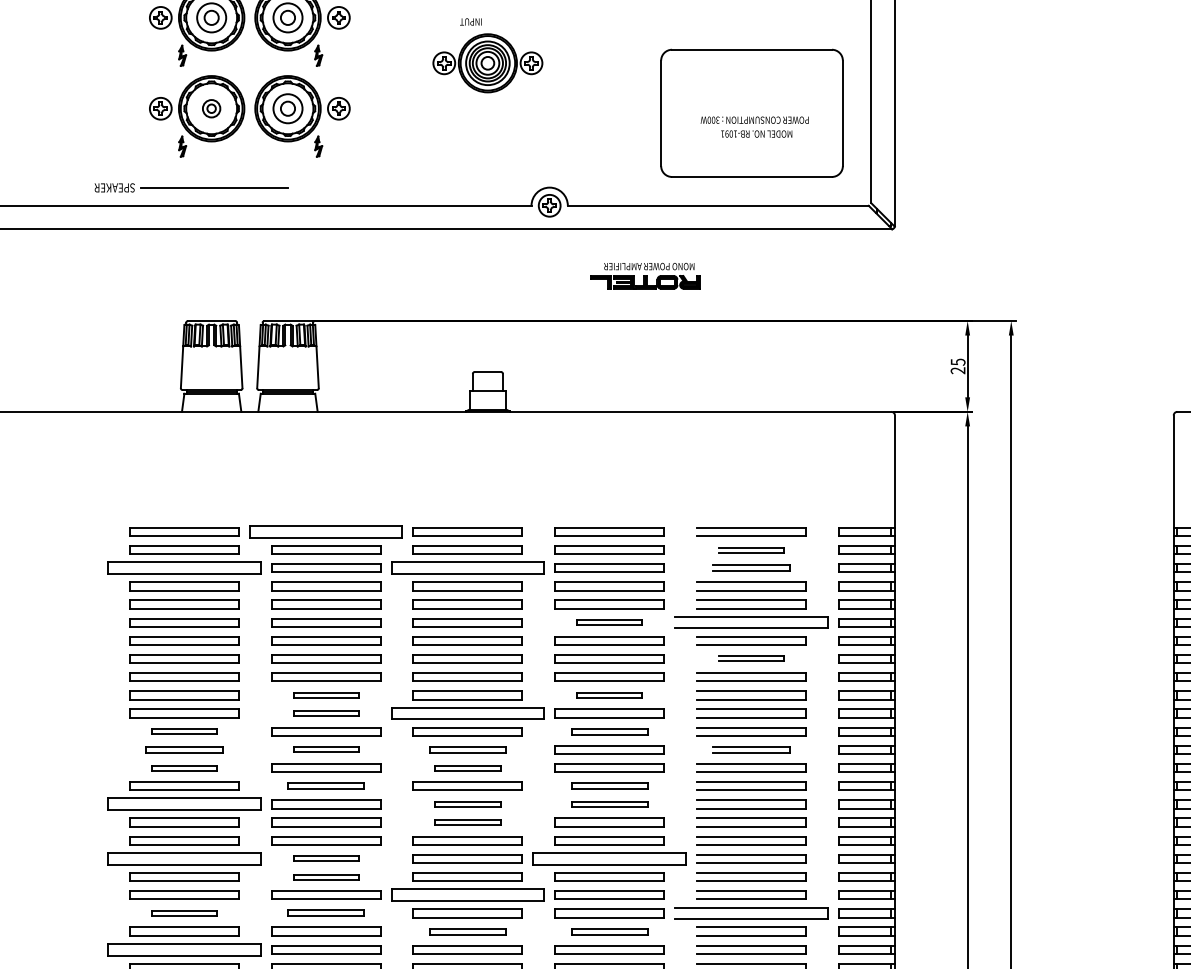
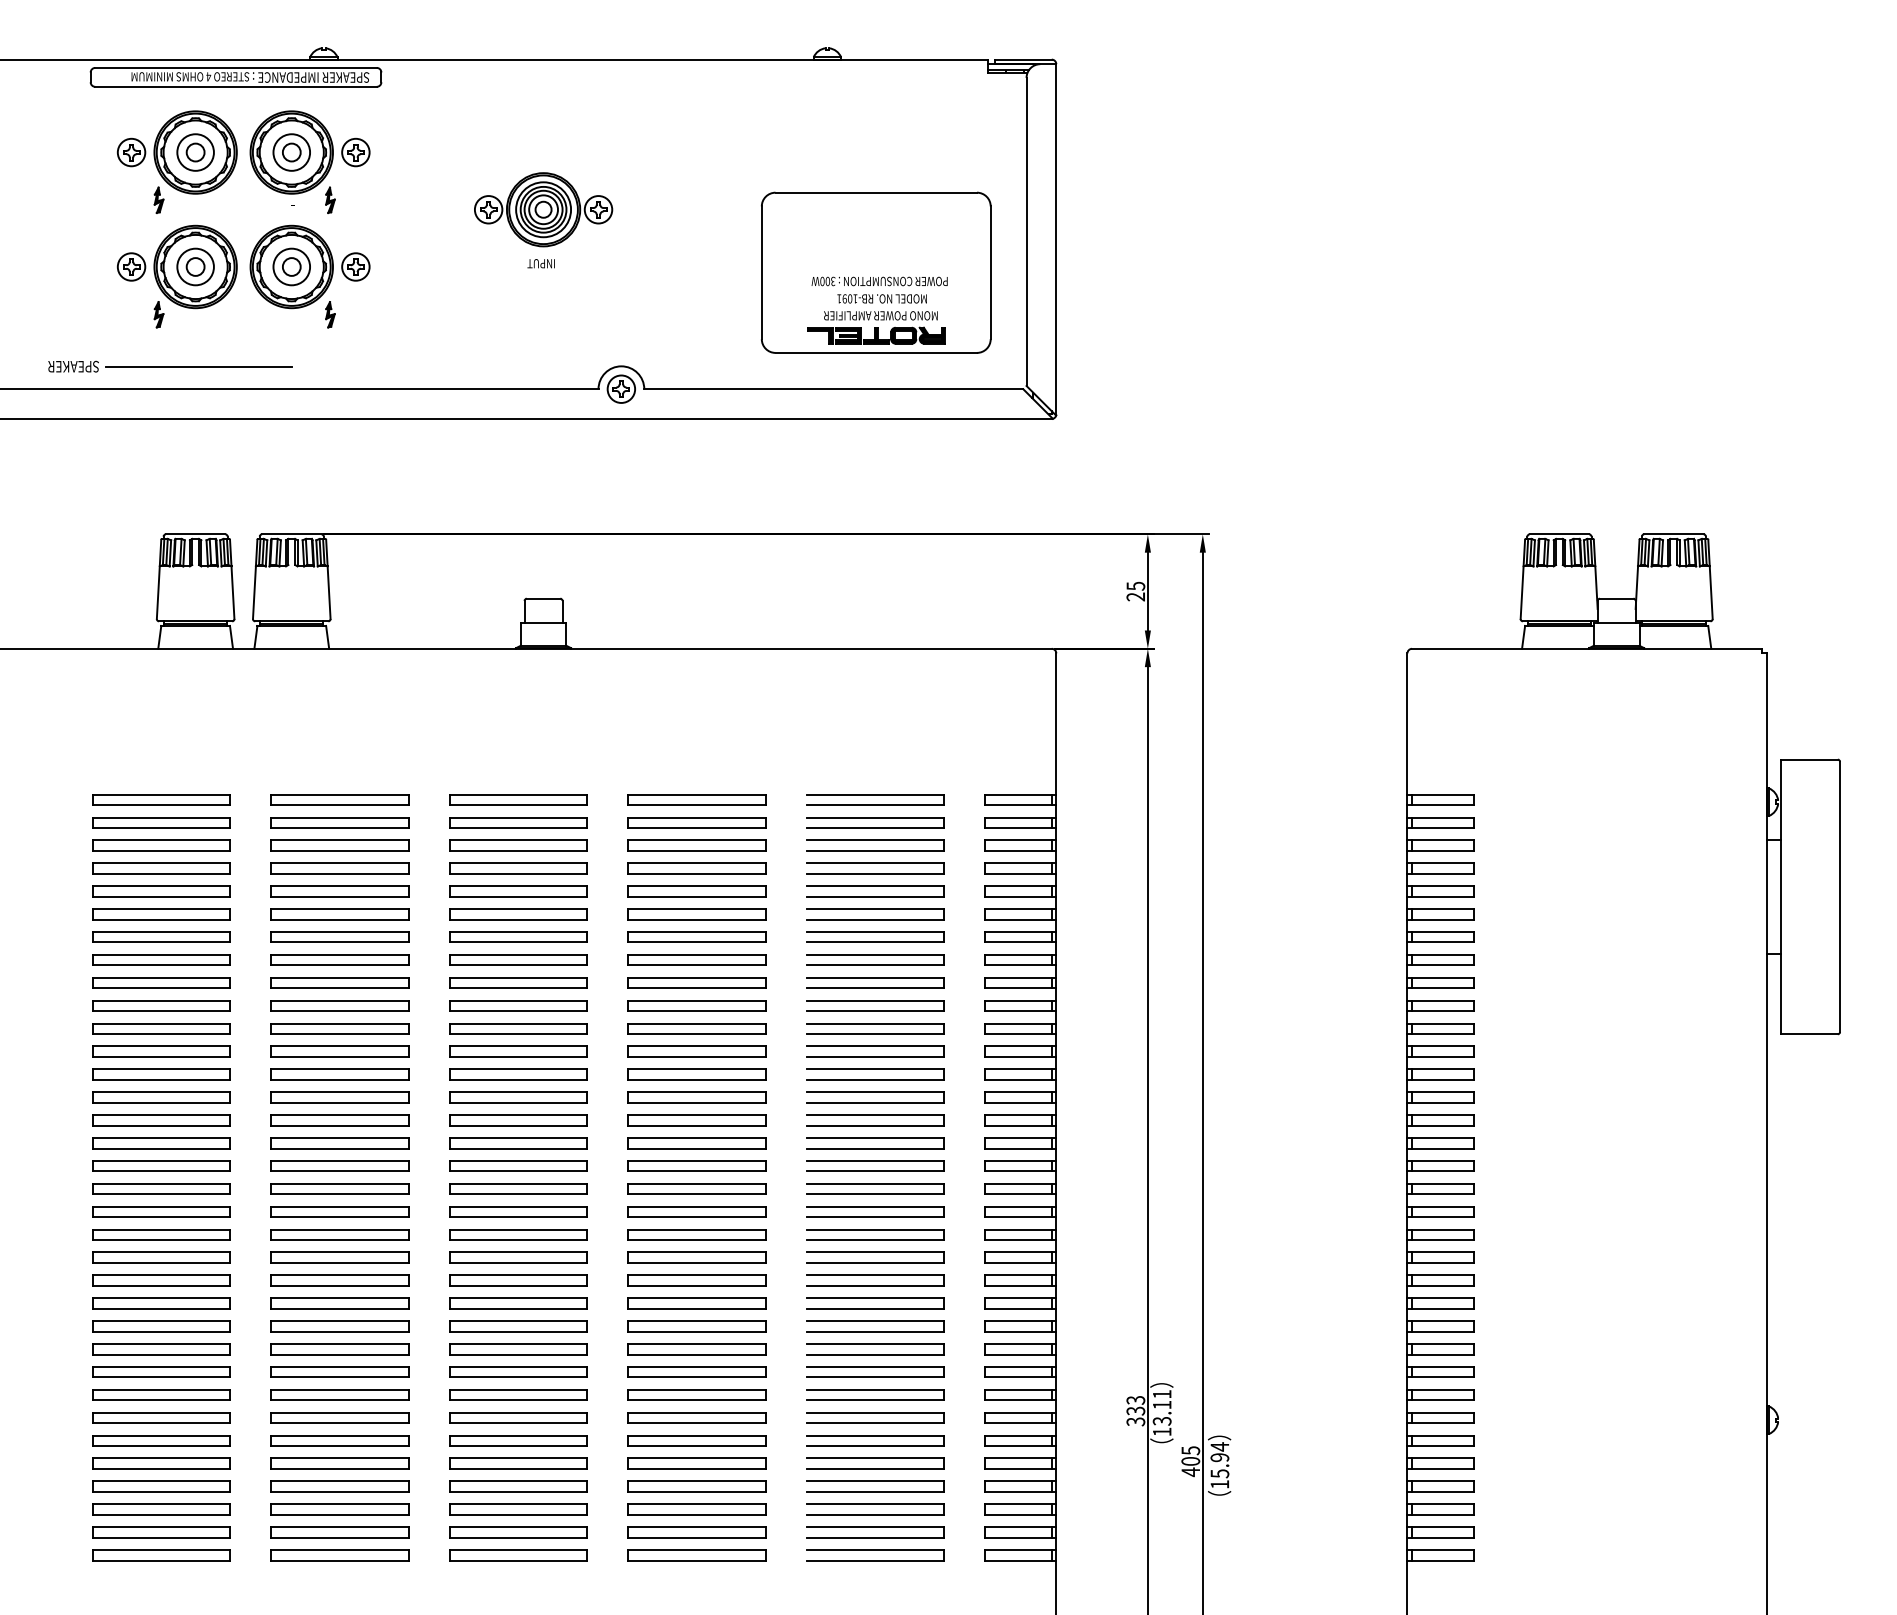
text: (470, 21) -> (540, 263), moved
part: (211, 108) -> (195, 266), size x1.67
part: (645, 275) -> (876, 327), moved
part: (325, 531) -> (339, 799), size x0.71
part: (751, 549) -> (875, 822), size x1.67
part: (184, 568) -> (161, 845), size x0.71
part: (467, 568) -> (518, 845), size x0.71
part: (751, 568) -> (875, 845), size x1.43
part: (609, 622) -> (696, 914), size x1.67
part: (751, 622) -> (875, 914), size x0.71
part: (751, 658) -> (875, 959), size x1.67
part: (325, 695) -> (339, 1005), size x1.67
part: (609, 695) -> (696, 1005), size x1.67
part: (325, 713) -> (339, 1028), size x1.67
part: (467, 713) -> (518, 1028), size x0.71
part: (184, 731) -> (161, 1051), size x1.67
part: (609, 731) -> (696, 1051), size x1.43
part: (184, 749) -> (161, 1074), size x1.43
part: (325, 749) -> (339, 1074), size x1.67
part: (467, 749) -> (518, 1074), size x1.43
part: (751, 749) -> (875, 1074), size x1.43
part: (184, 768) -> (161, 1097), size x1.67
part: (467, 768) -> (518, 1097), size x1.67
part: (325, 786) -> (339, 1120), size x1.43
part: (609, 786) -> (696, 1120), size x1.43
part: (184, 804) -> (161, 1143), size x0.71
part: (467, 804) -> (518, 1143), size x1.67
part: (609, 804) -> (696, 1143), size x1.43
part: (467, 822) -> (518, 1165), size x1.67
part: (184, 858) -> (161, 1211), size x0.71
part: (325, 858) -> (339, 1211), size x1.67
part: (609, 858) -> (696, 1211), size x0.71
part: (325, 876) -> (339, 1234), size x1.67
part: (467, 895) -> (518, 1257), size x0.71
part: (184, 913) -> (161, 1280), size x1.67
part: (325, 913) -> (339, 1280), size x1.43
part: (751, 913) -> (875, 1280), size x0.71
part: (467, 931) -> (518, 1303), size x1.43
part: (609, 931) -> (696, 1303), size x1.43
part: (184, 949) -> (161, 1326), size x0.71

